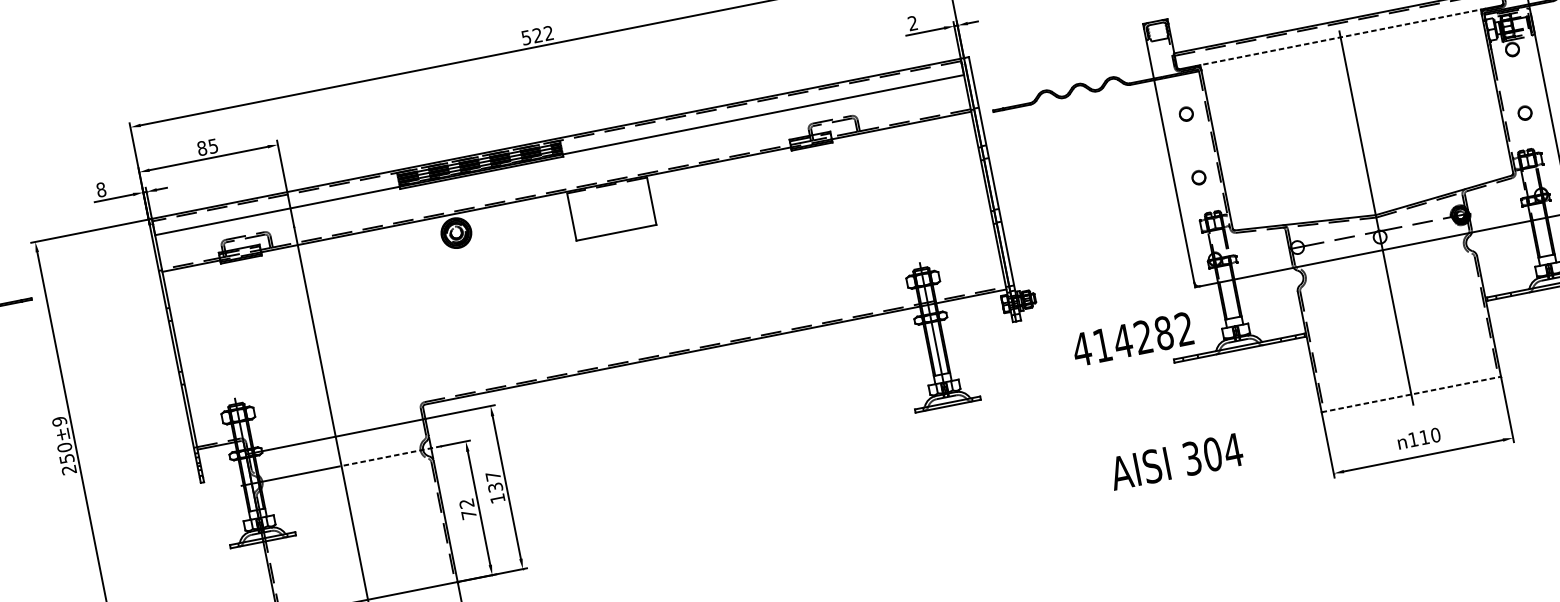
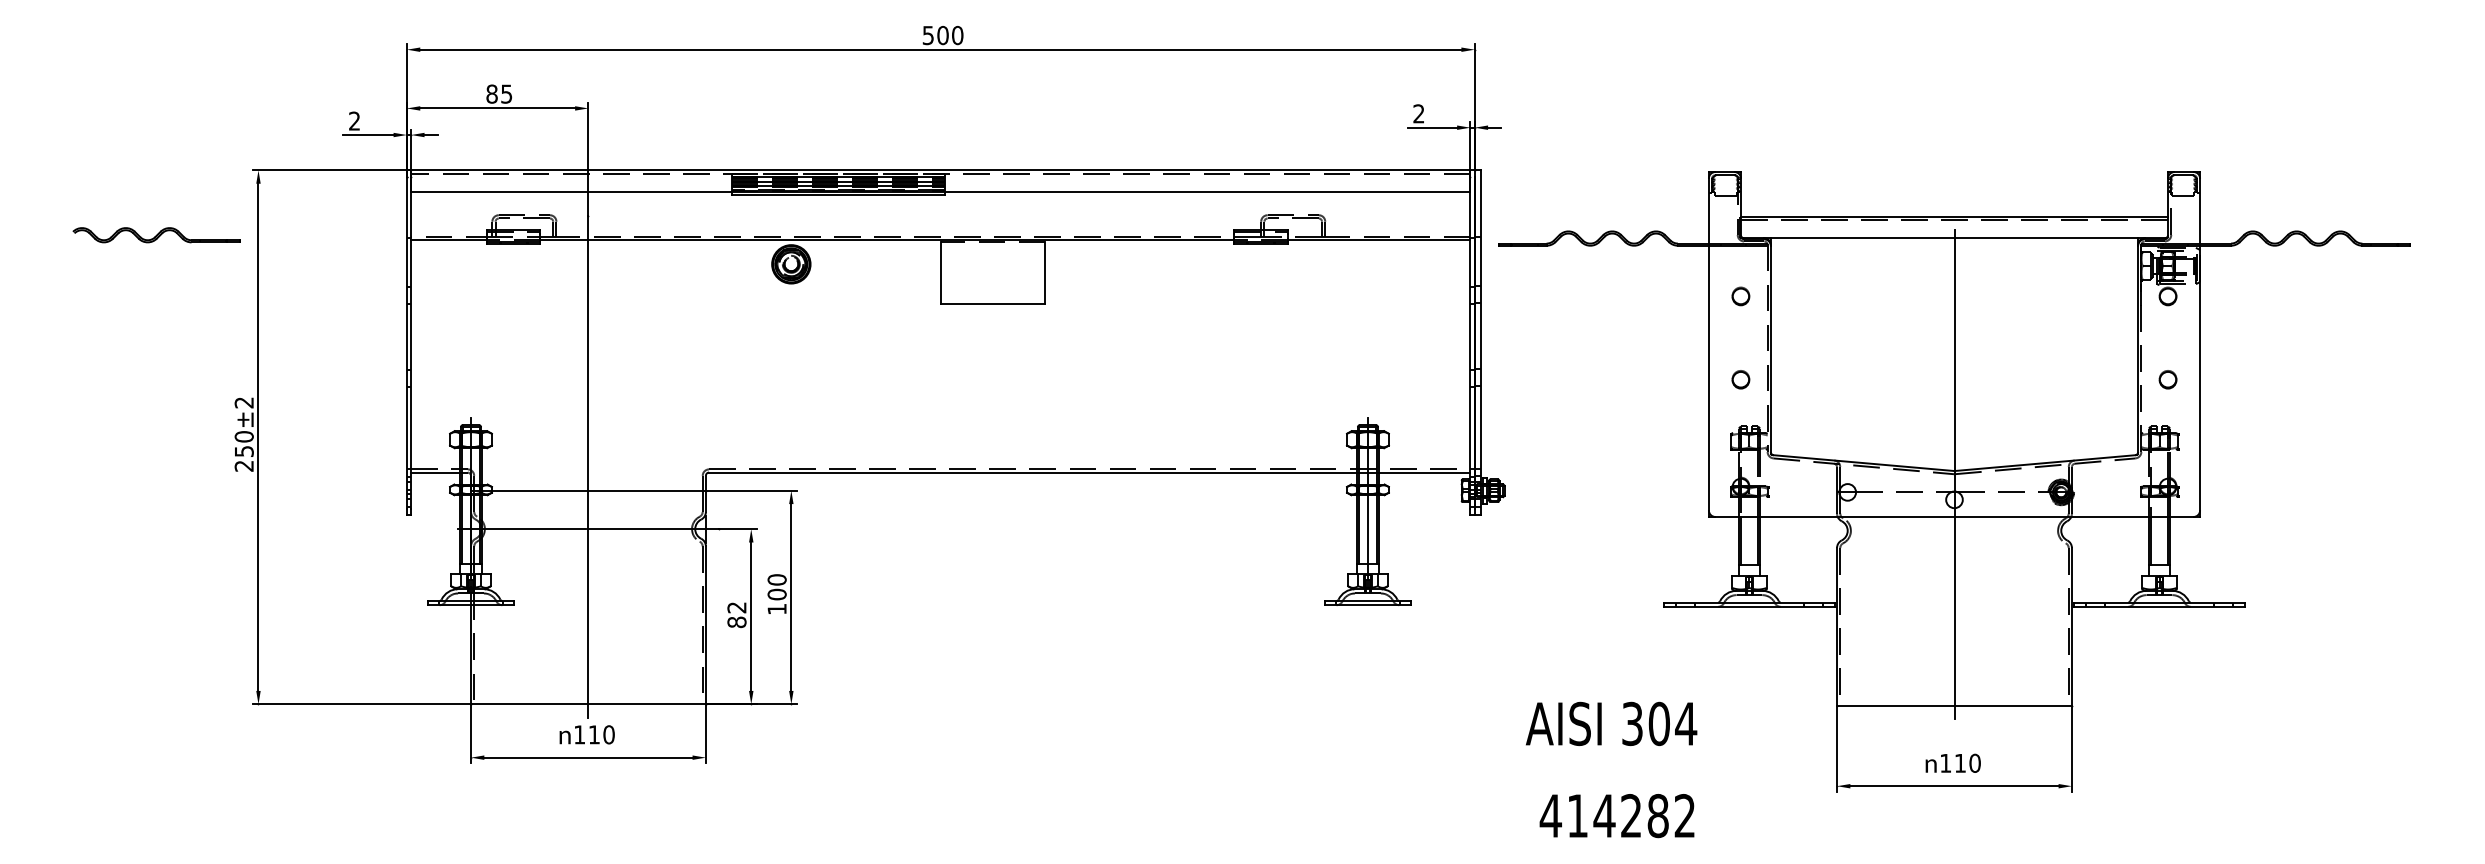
text: (543, 34) -> (950, 35), 522 -> 500
line: (1339, 37) -> (1953, 238), dashed -> solid
text: (101, 189) -> (354, 120), 8 -> 2
text: (1132, 339) -> (1616, 816), moved
line: (1411, 394) -> (1954, 705), dashed -> solid
text: (58, 421) -> (243, 402), ±9 -> ±2
line: (391, 456) -> (653, 529), dashed -> solid
text: (1176, 461) -> (1611, 723), moved
text: (493, 482) -> (776, 587), 137 -> 100
text: (468, 514) -> (736, 622), 72 -> 82

